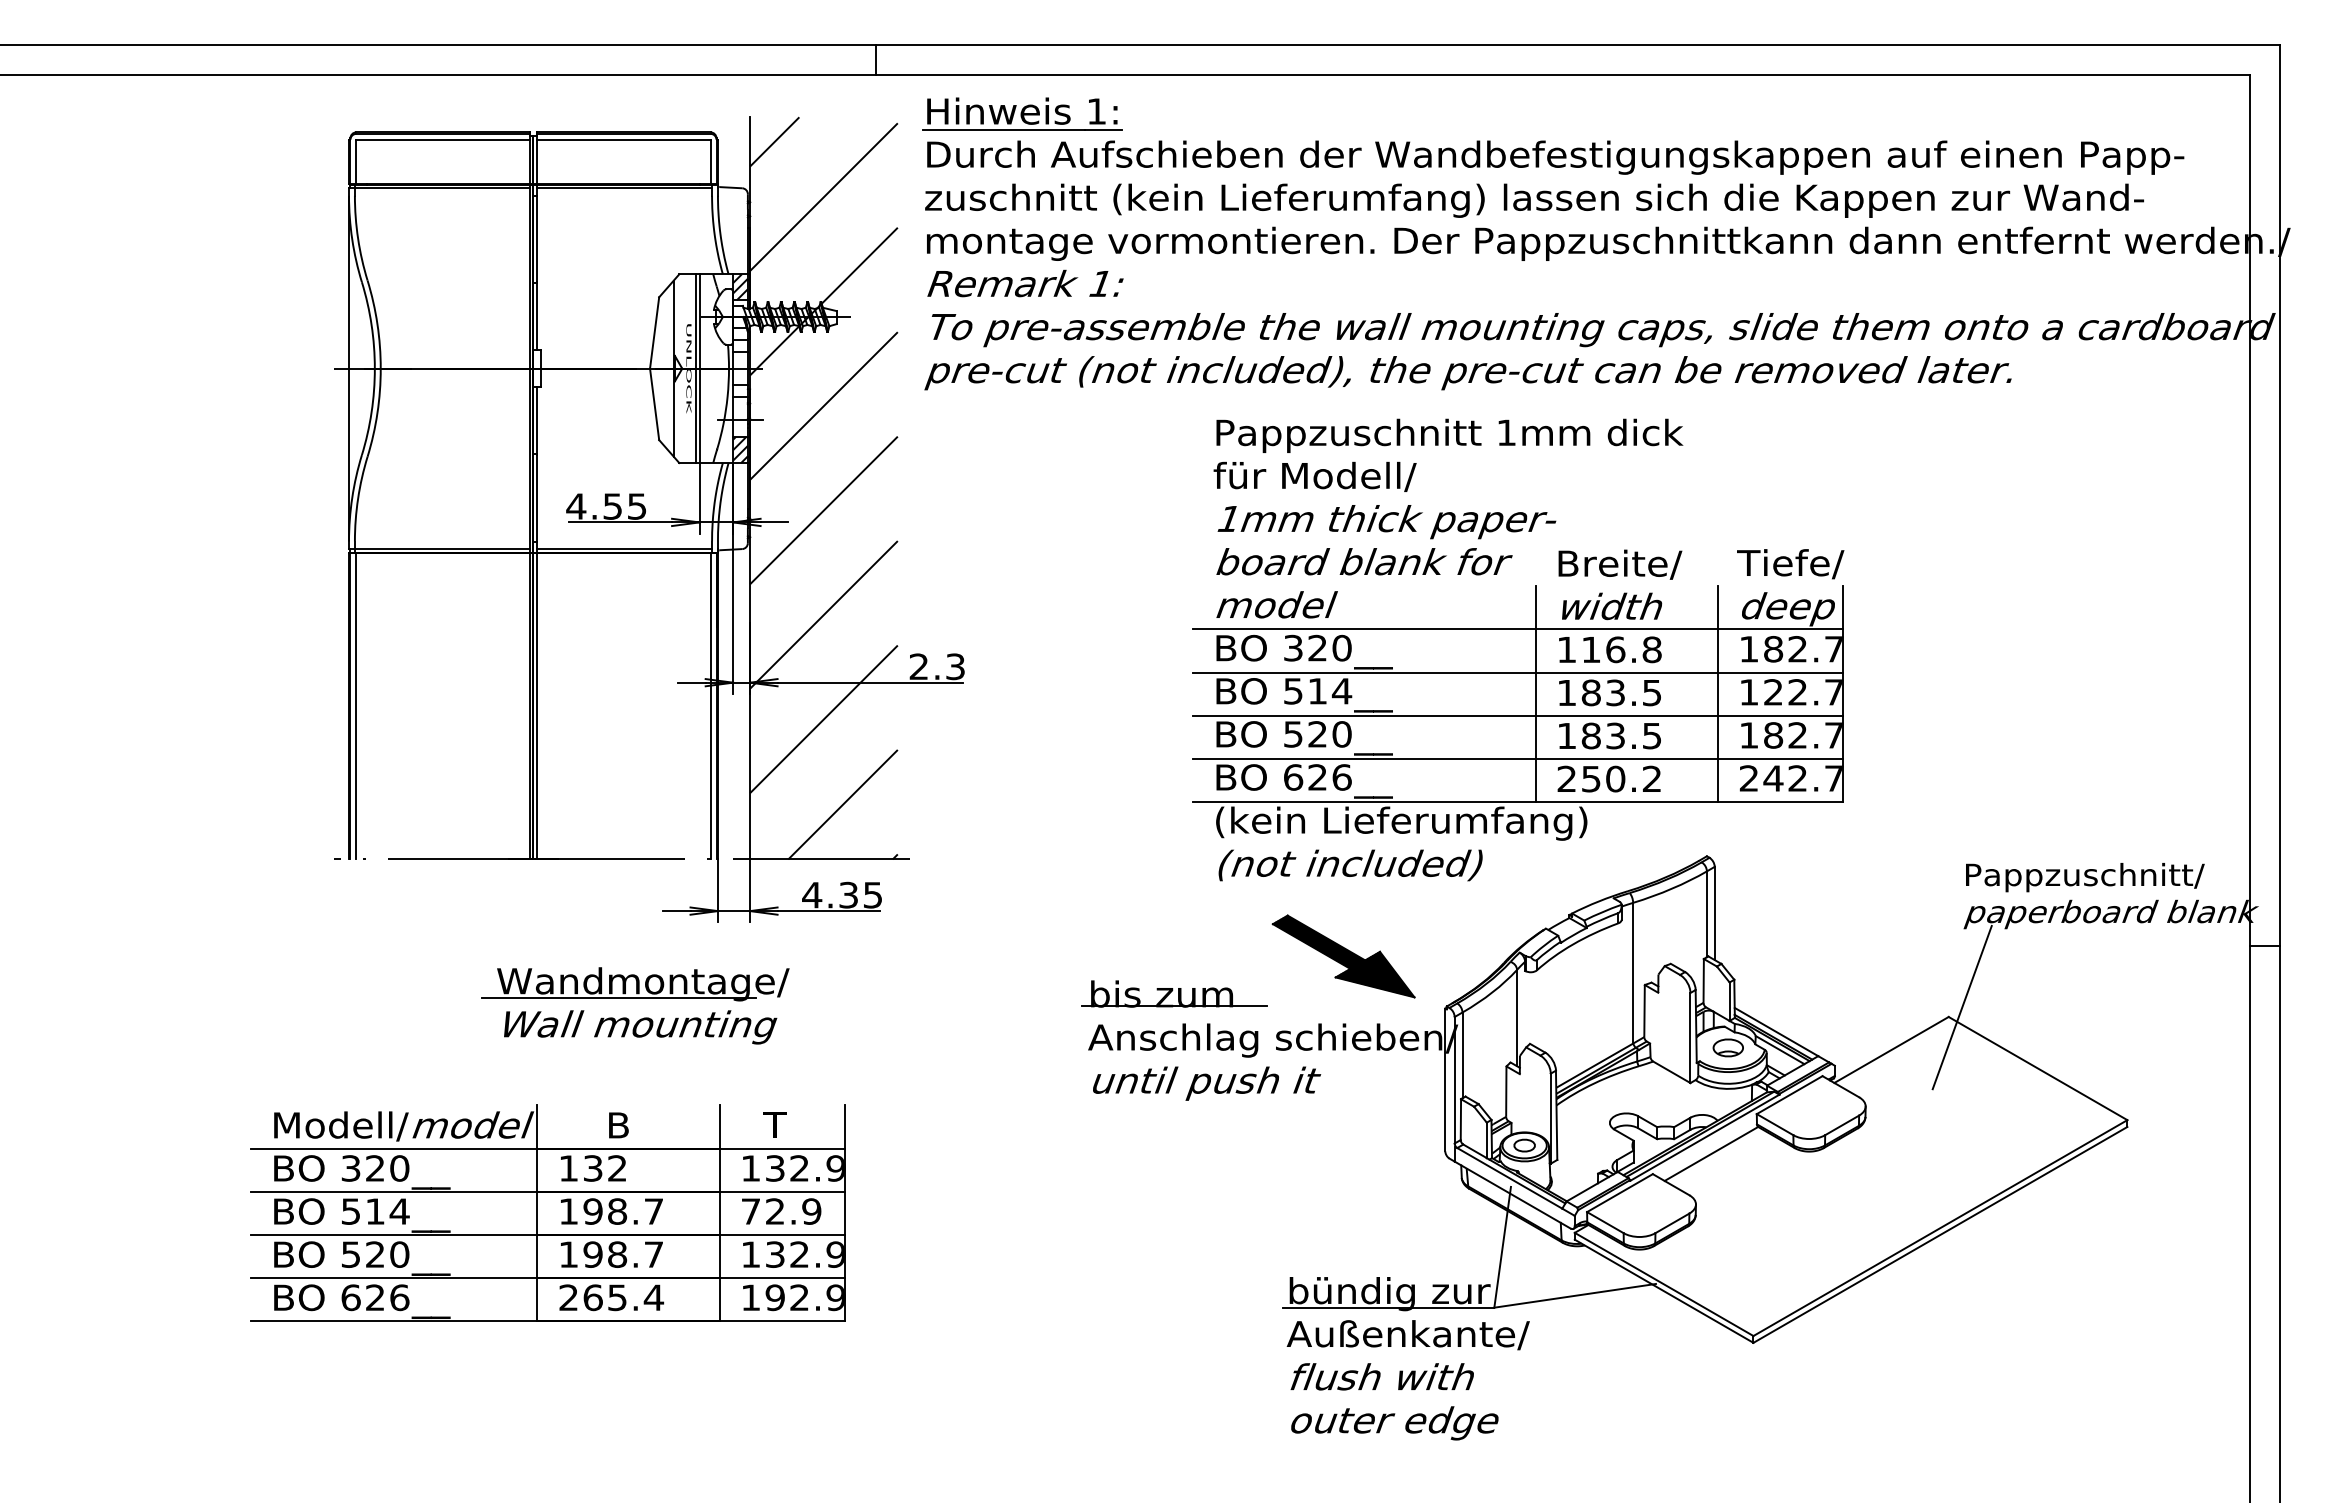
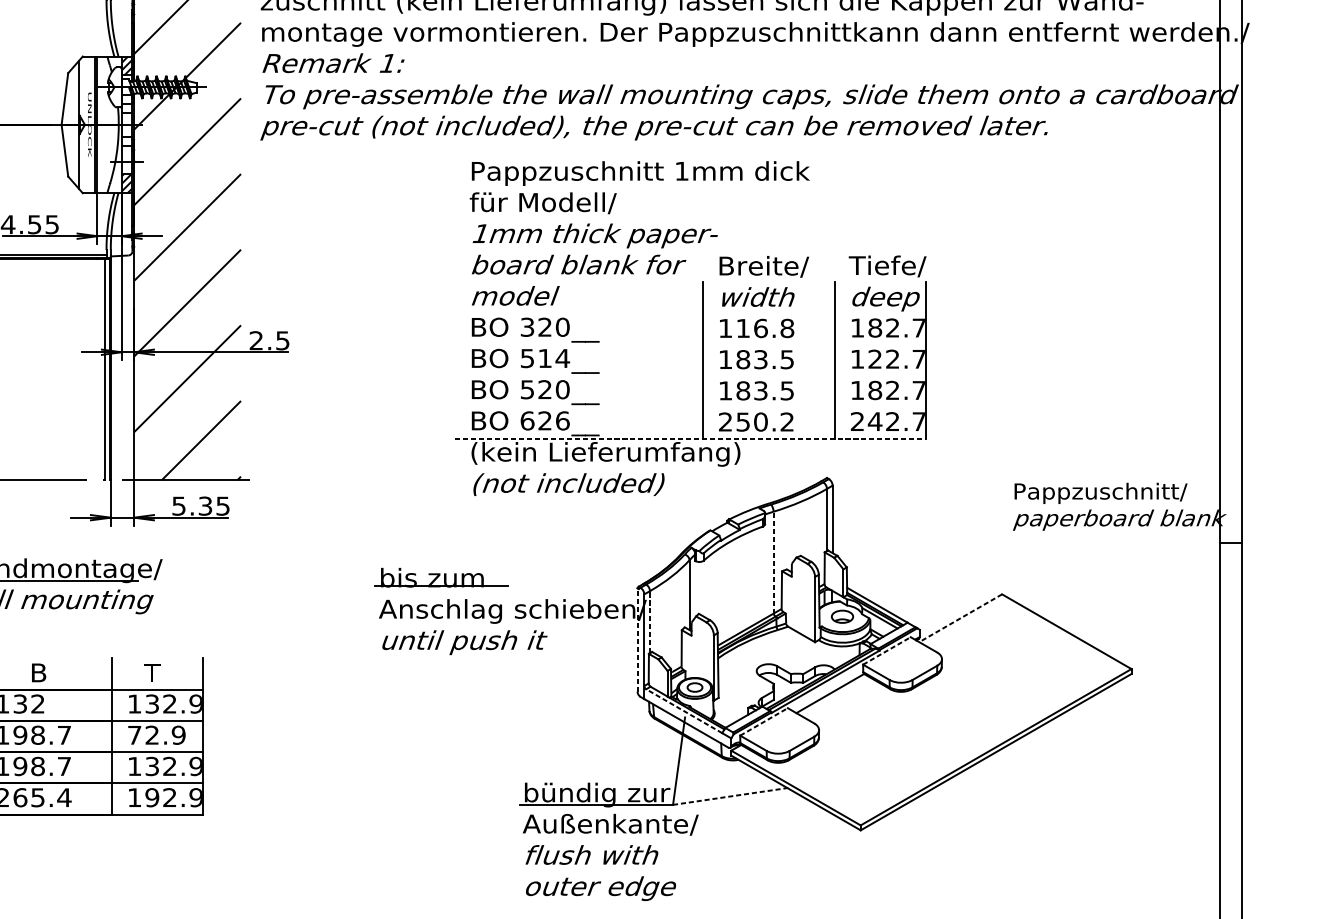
line: (1518, 629) -> (690, 313), removed
text: (955, 666) -> (282, 340), 2.3 -> 2.5
line: (1518, 672) -> (690, 344), removed
line: (1518, 715) -> (690, 376), removed
line: (1518, 758) -> (690, 407), removed
line: (1518, 801) -> (690, 438), solid -> dashed
text: (812, 895) -> (179, 506), 4.35 -> 5.35
part: (1343, 956) -> (563, 550), removed
line: (1633, 972) -> (773, 562), solid -> dashed
line: (1961, 1007) -> (1011, 587), removed
line: (1891, 1050) -> (960, 618), solid -> dashed
line: (1462, 1055) -> (649, 622), solid -> dashed
line: (1445, 1079) -> (637, 639), solid -> dashed
line: (1789, 1095) -> (886, 651), solid -> dashed
line: (1509, 1178) -> (684, 711), solid -> dashed
line: (1619, 1193) -> (763, 722), solid -> dashed
line: (1575, 1295) -> (731, 796), solid -> dashed

